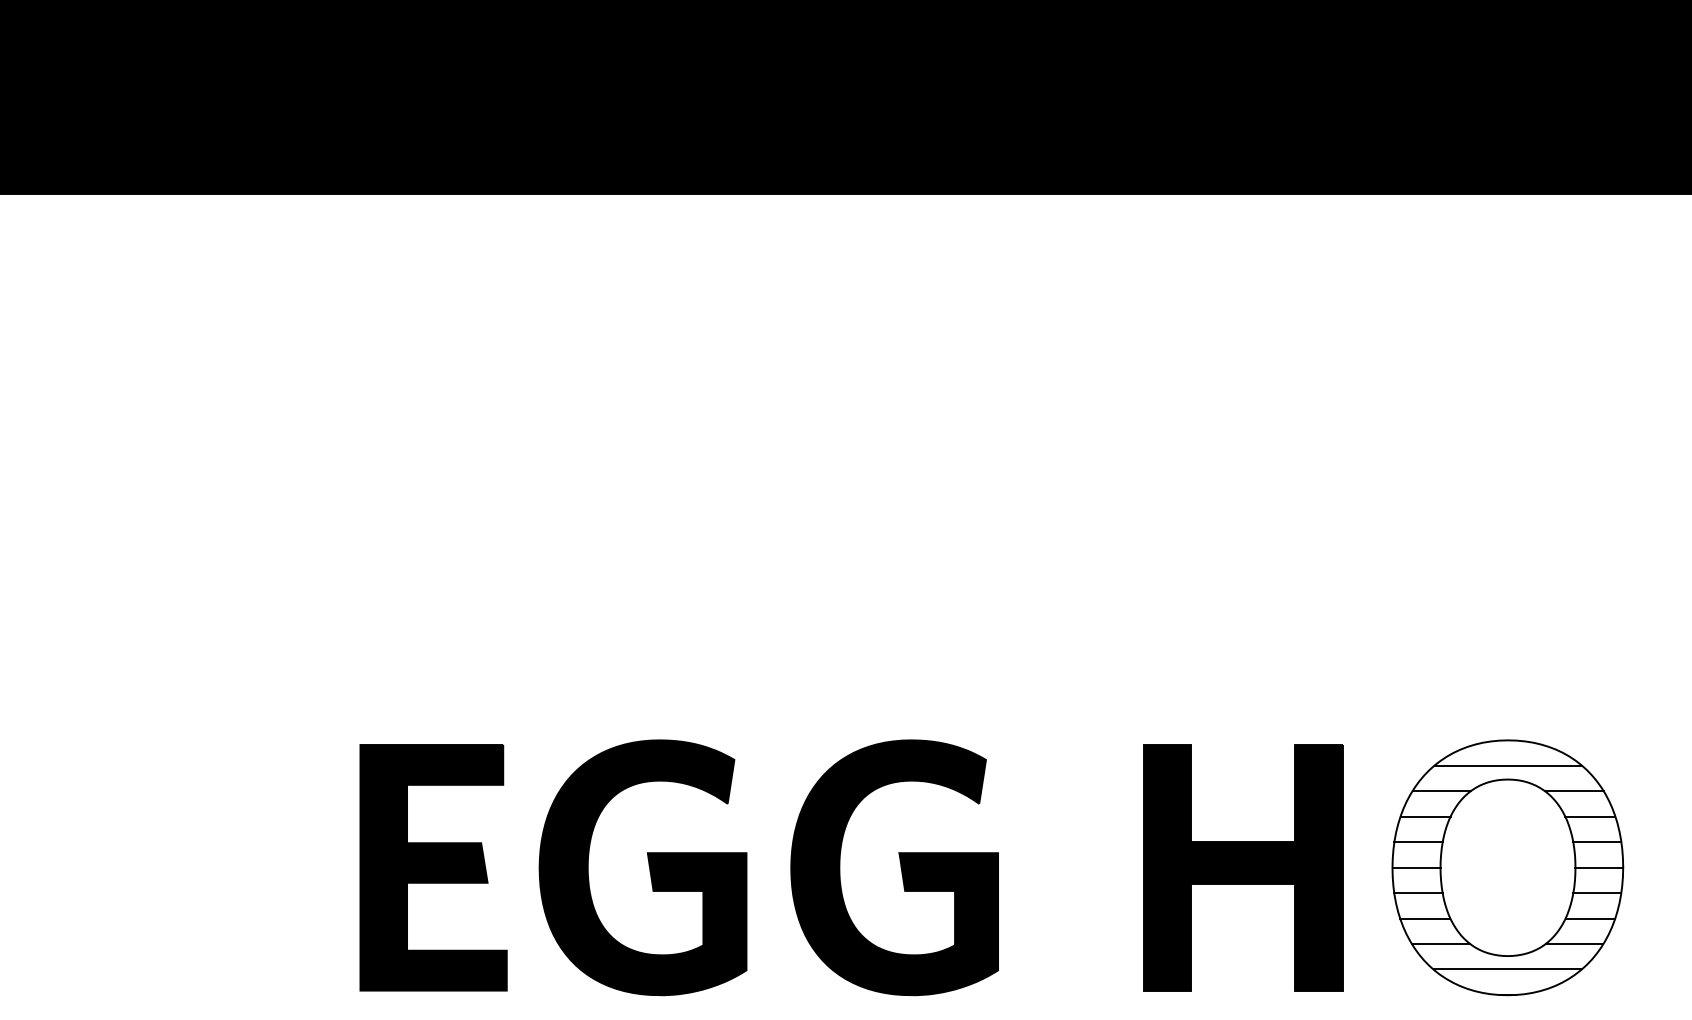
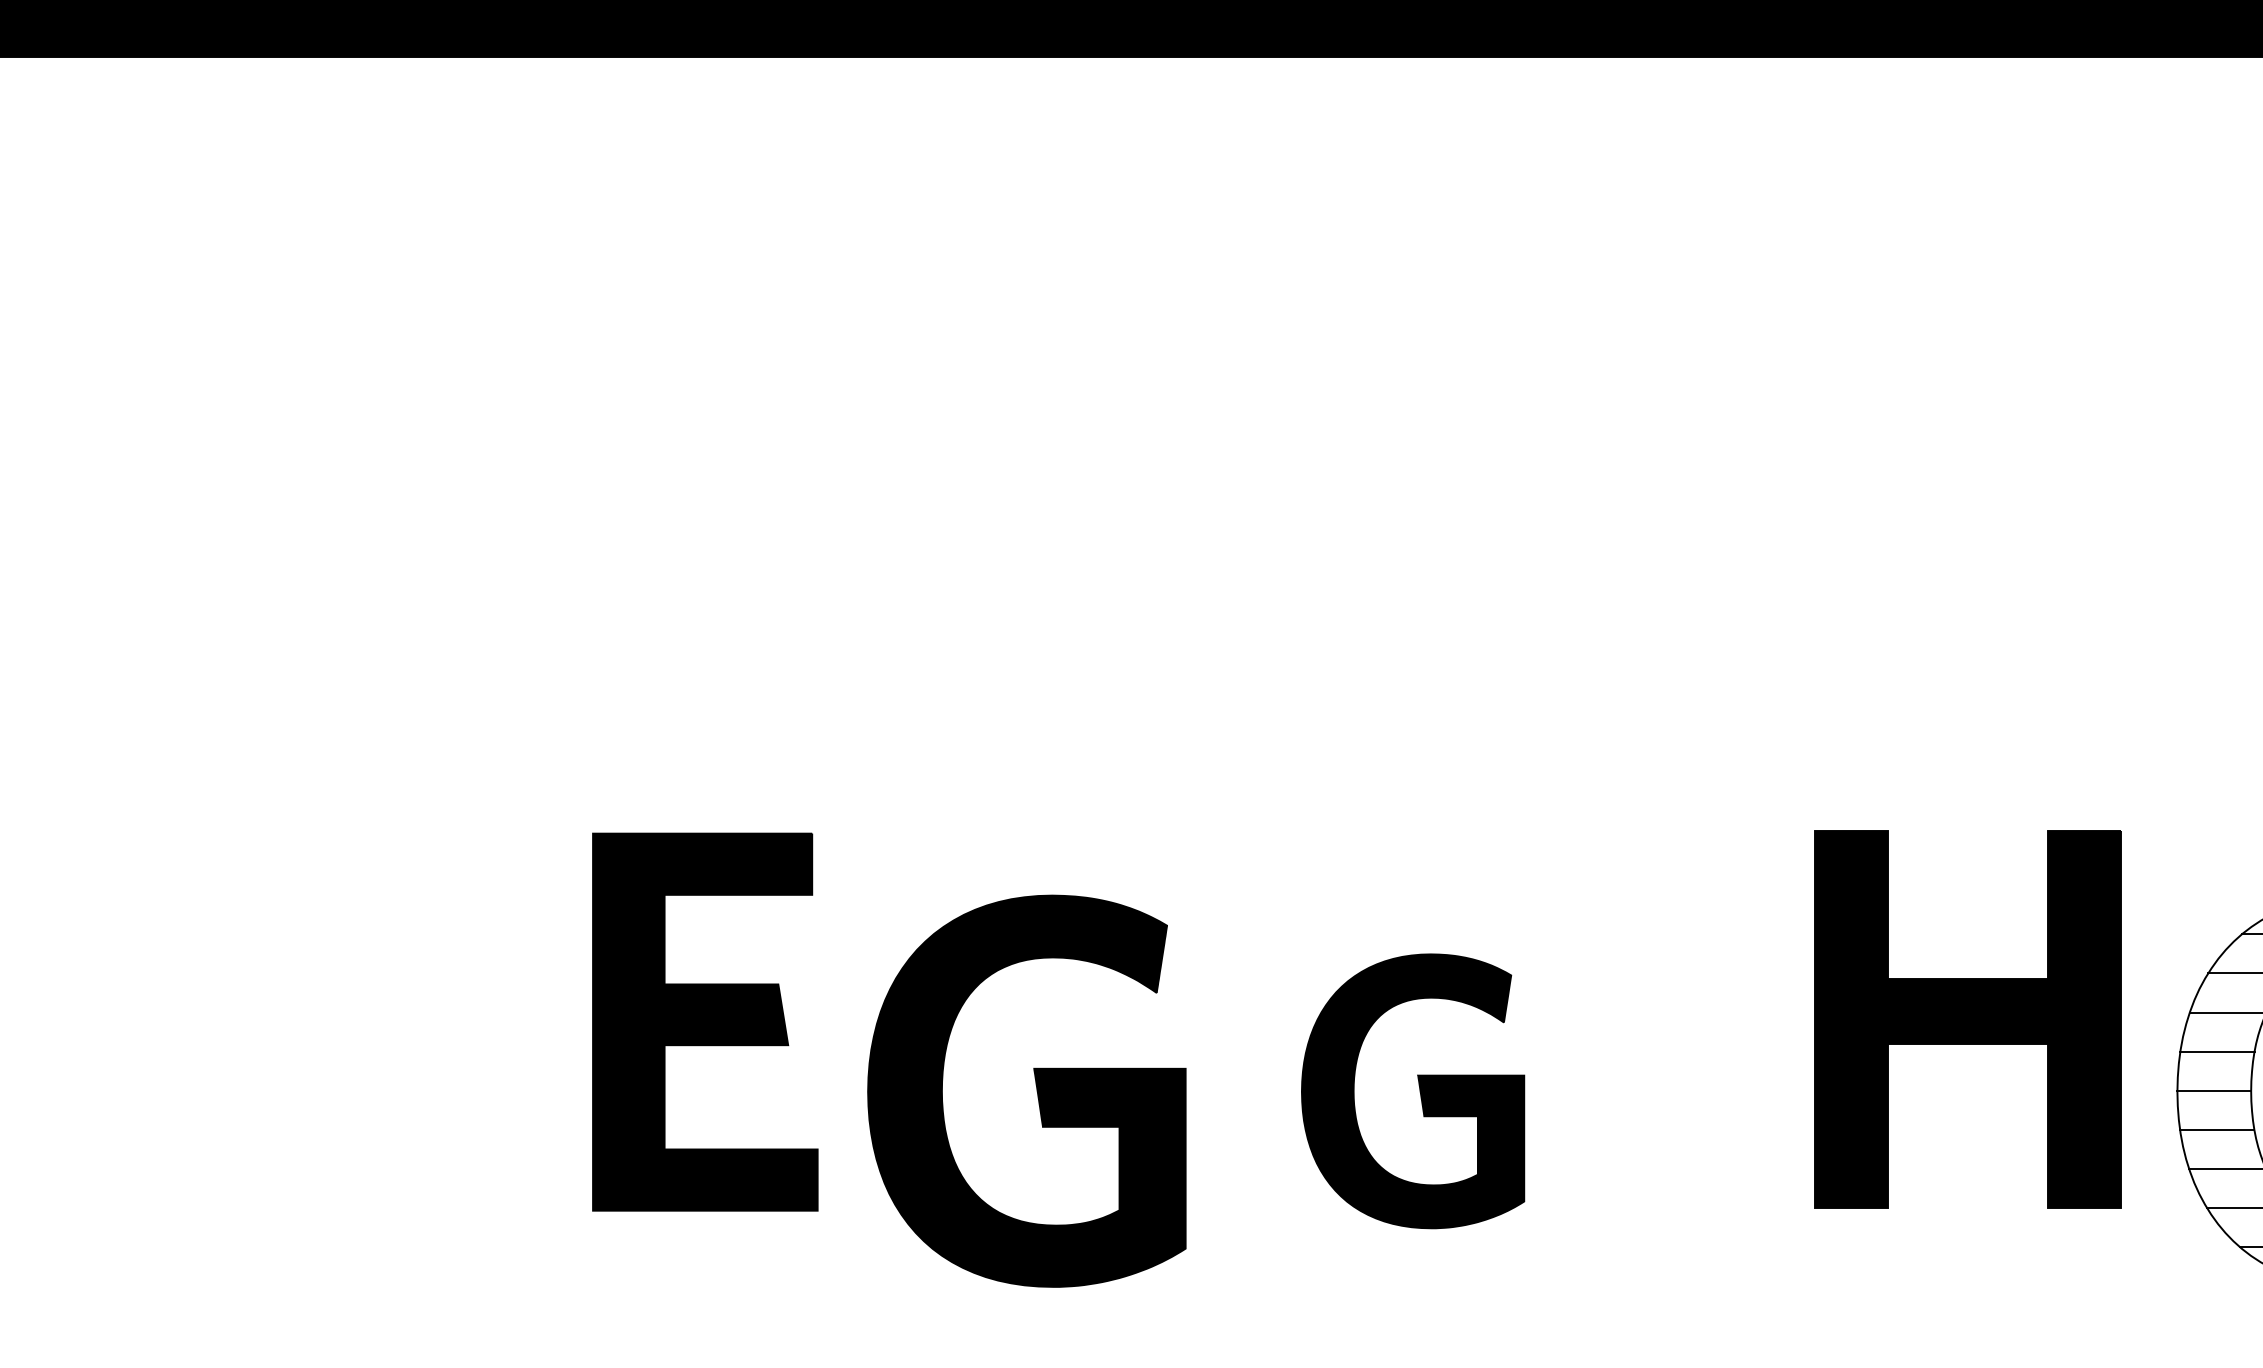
part: (433, 867) -> (705, 1021), moved
part: (894, 867) -> (1412, 1090), size x0.7
part: (1243, 867) -> (1968, 1018), moved

